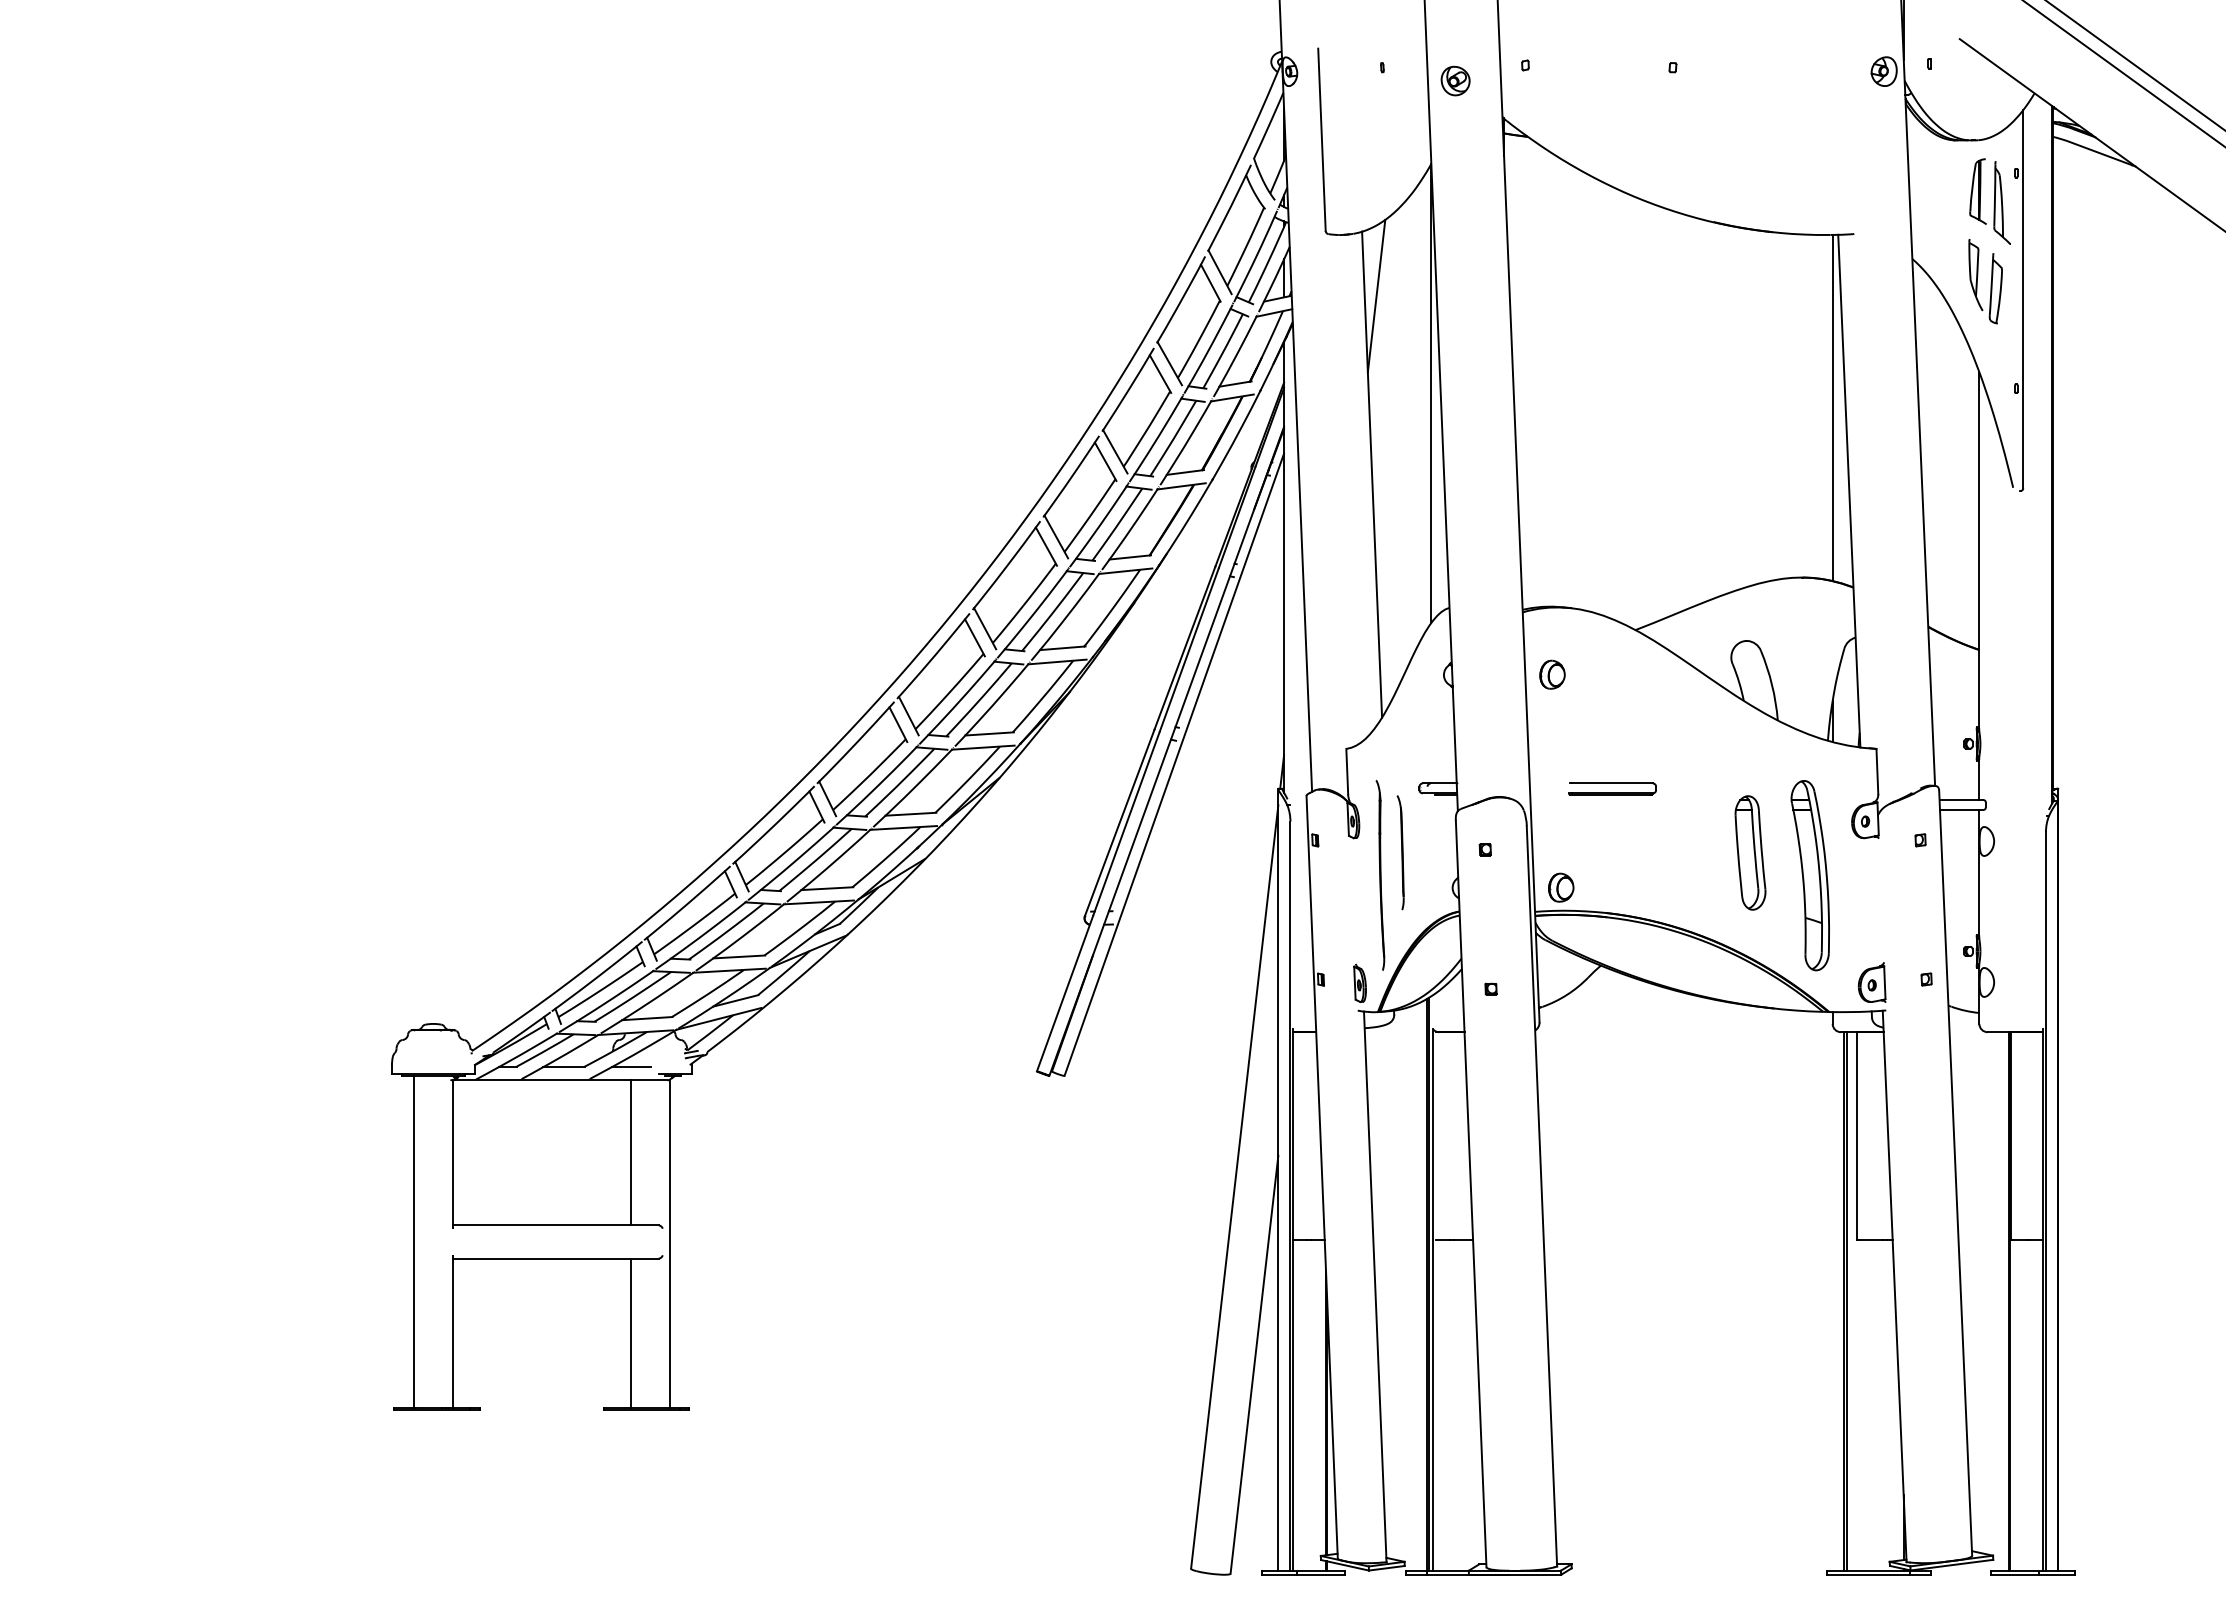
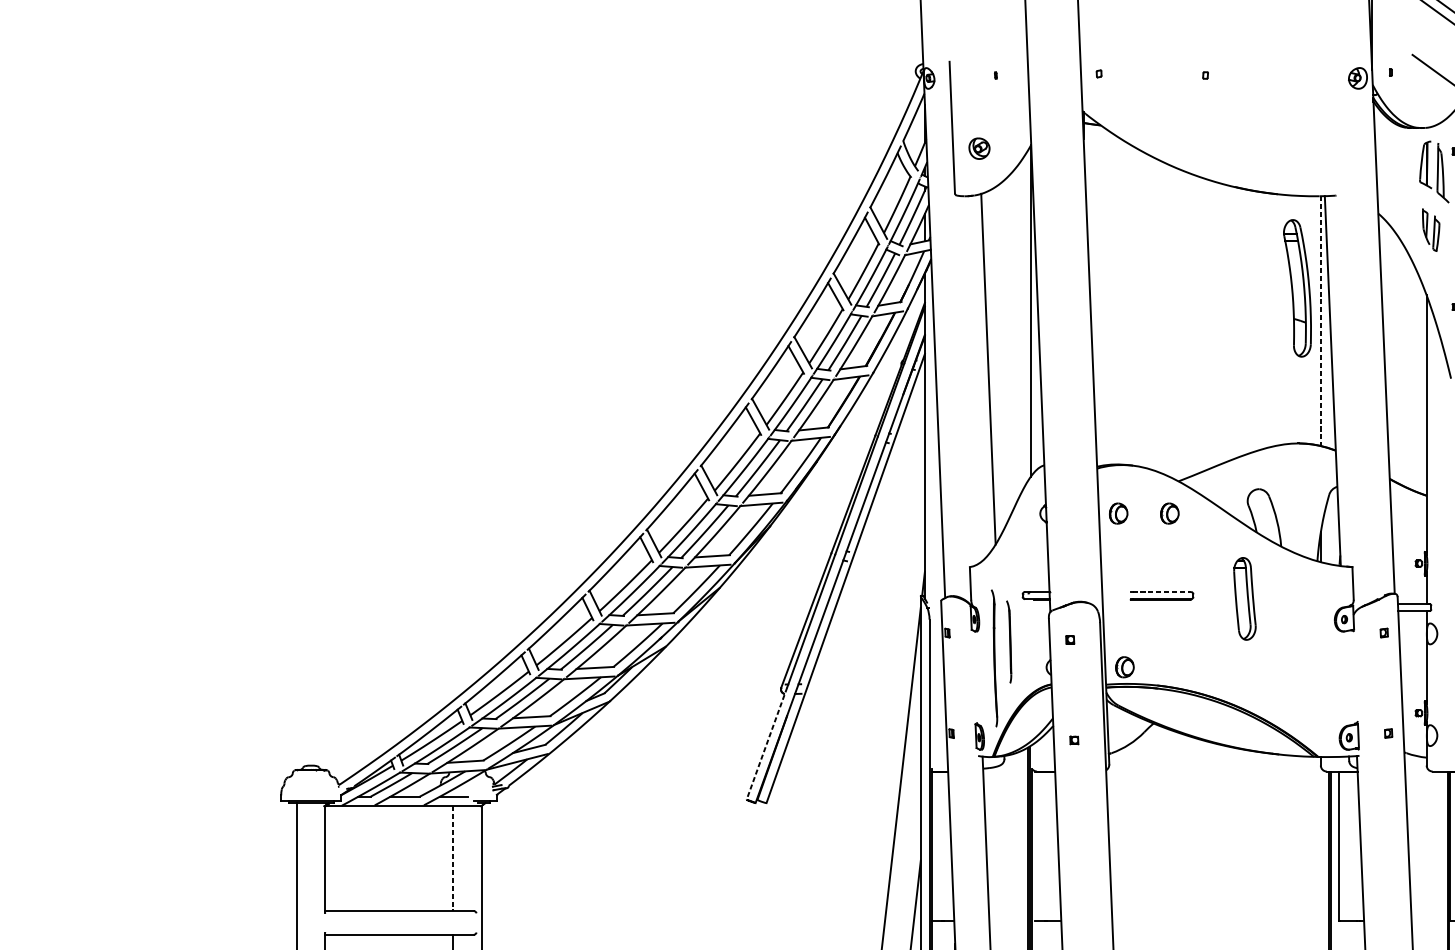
part: (1455, 80) -> (979, 148), moved
part: (1985, 281) -> (1431, 229), size x0.7
line: (1376, 295) -> (991, 239), removed
line: (1832, 408) -> (1320, 321), solid -> dashed
part: (1623, 674) -> (1169, 513), added
line: (1612, 783) -> (1161, 592), solid -> dashed
part: (1750, 852) -> (1244, 598), moved
part: (1809, 875) -> (1296, 288), moved
line: (1065, 993) -> (767, 743), solid -> dashed
line: (630, 1152) -> (453, 858), solid -> dashed

